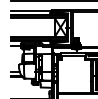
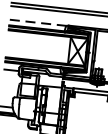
line: (30, 10) -> (37, 22), solid -> dashed

